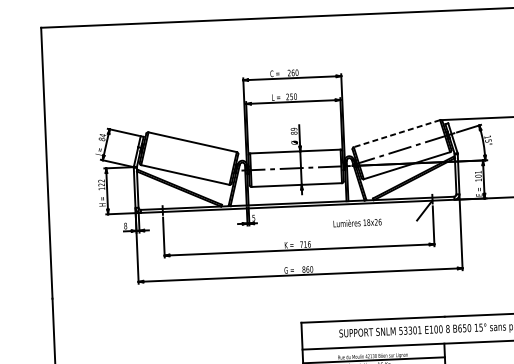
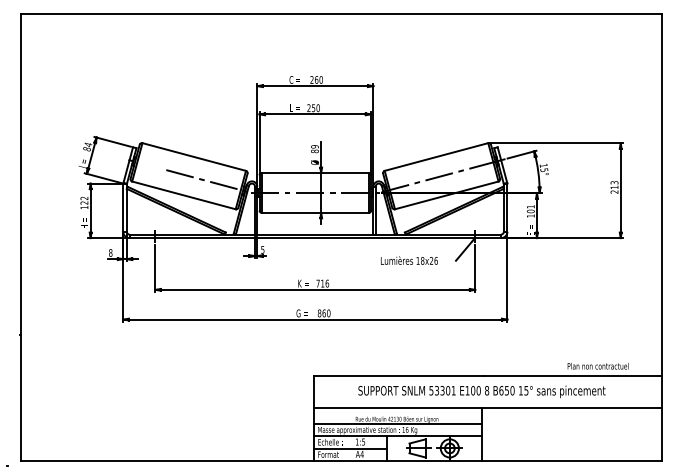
line: (397, 134) -> (436, 157), dashed -> solid
line: (203, 161) -> (206, 180), added
text: (357, 222) -> (409, 260), moved

